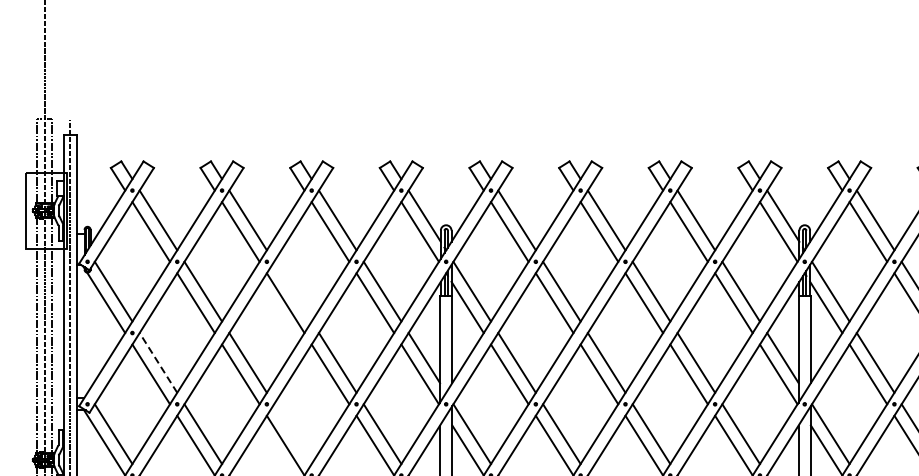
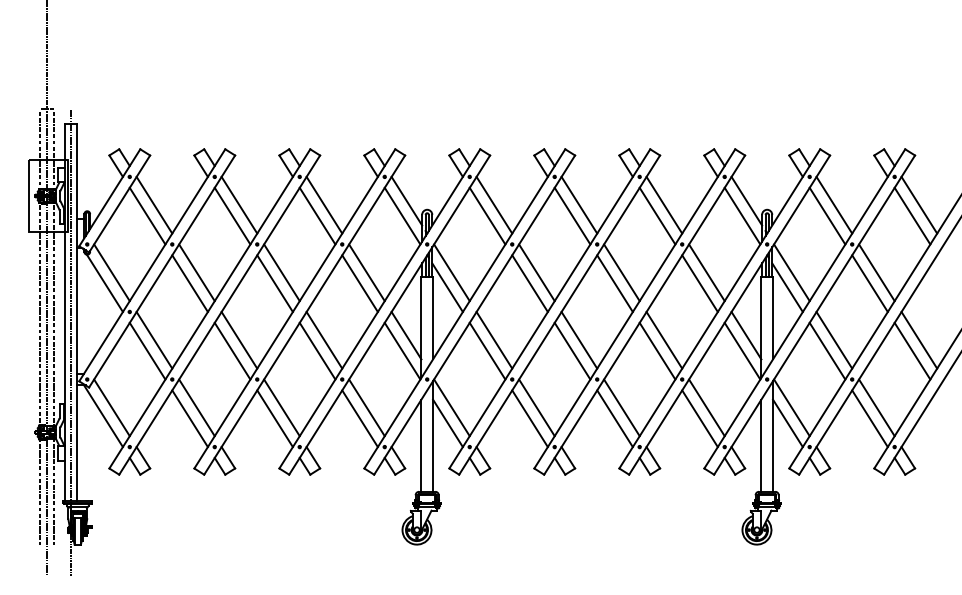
line: (292, 291) -> (281, 272), added
line: (158, 362) -> (154, 339), dashed -> solid
line: (292, 433) -> (281, 407), added

